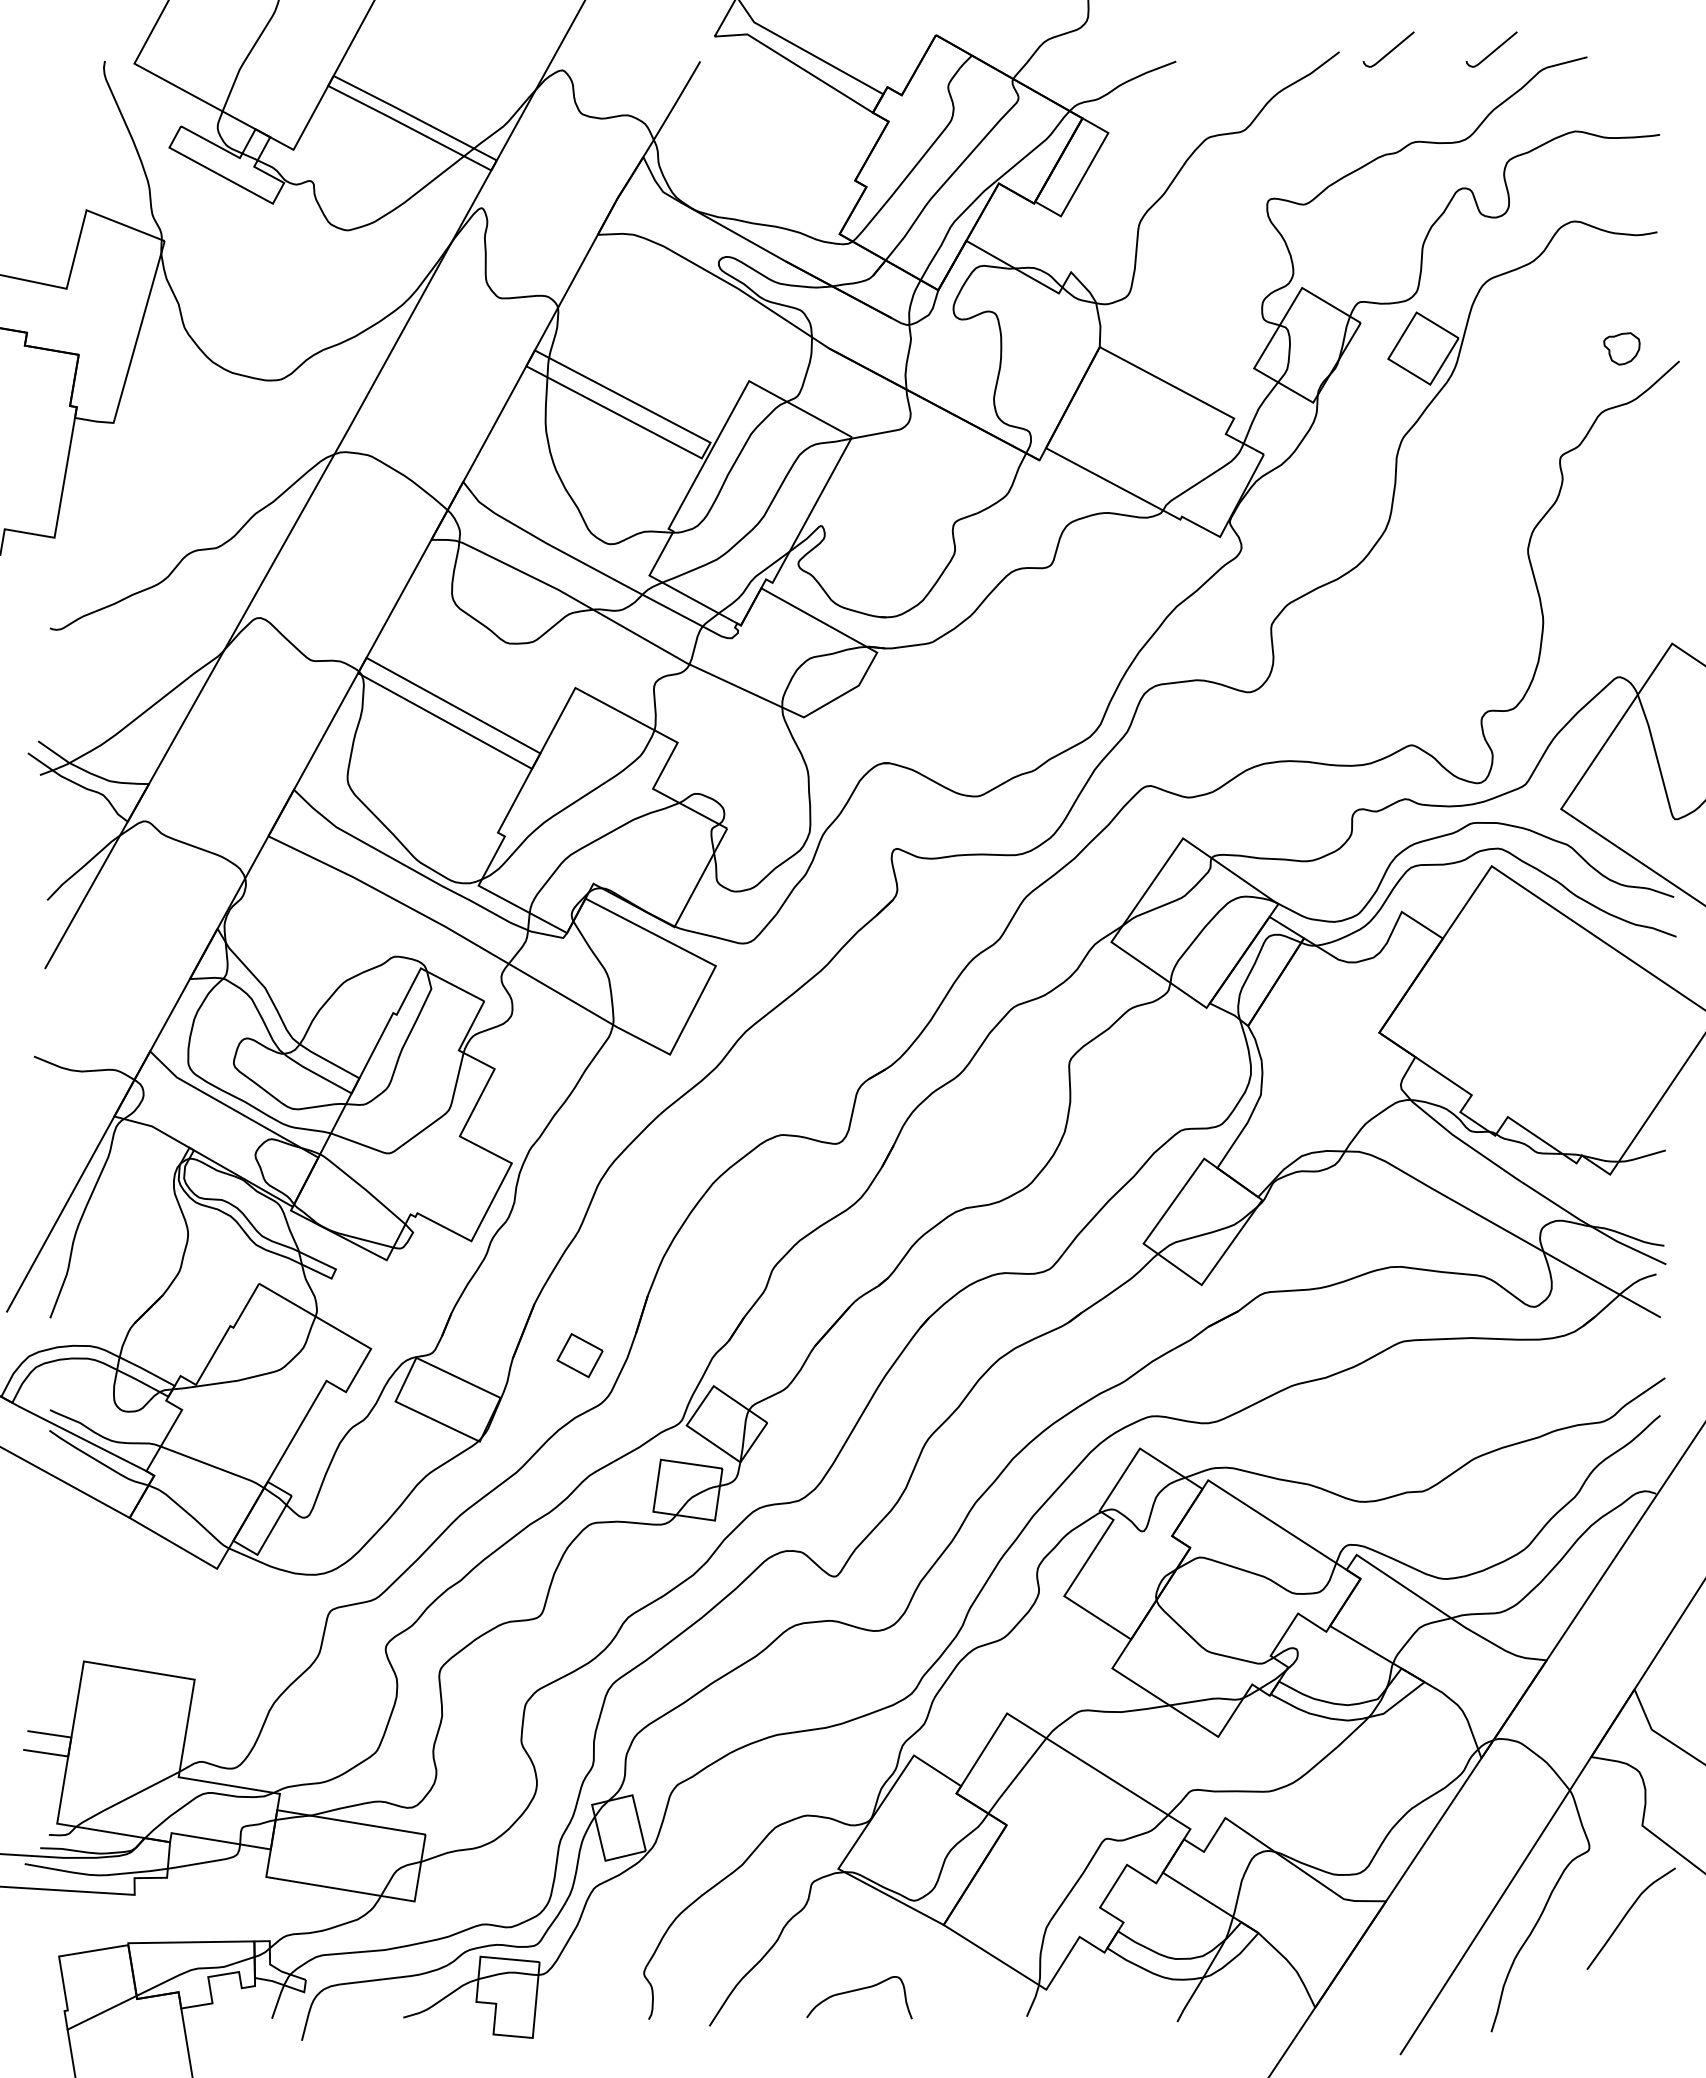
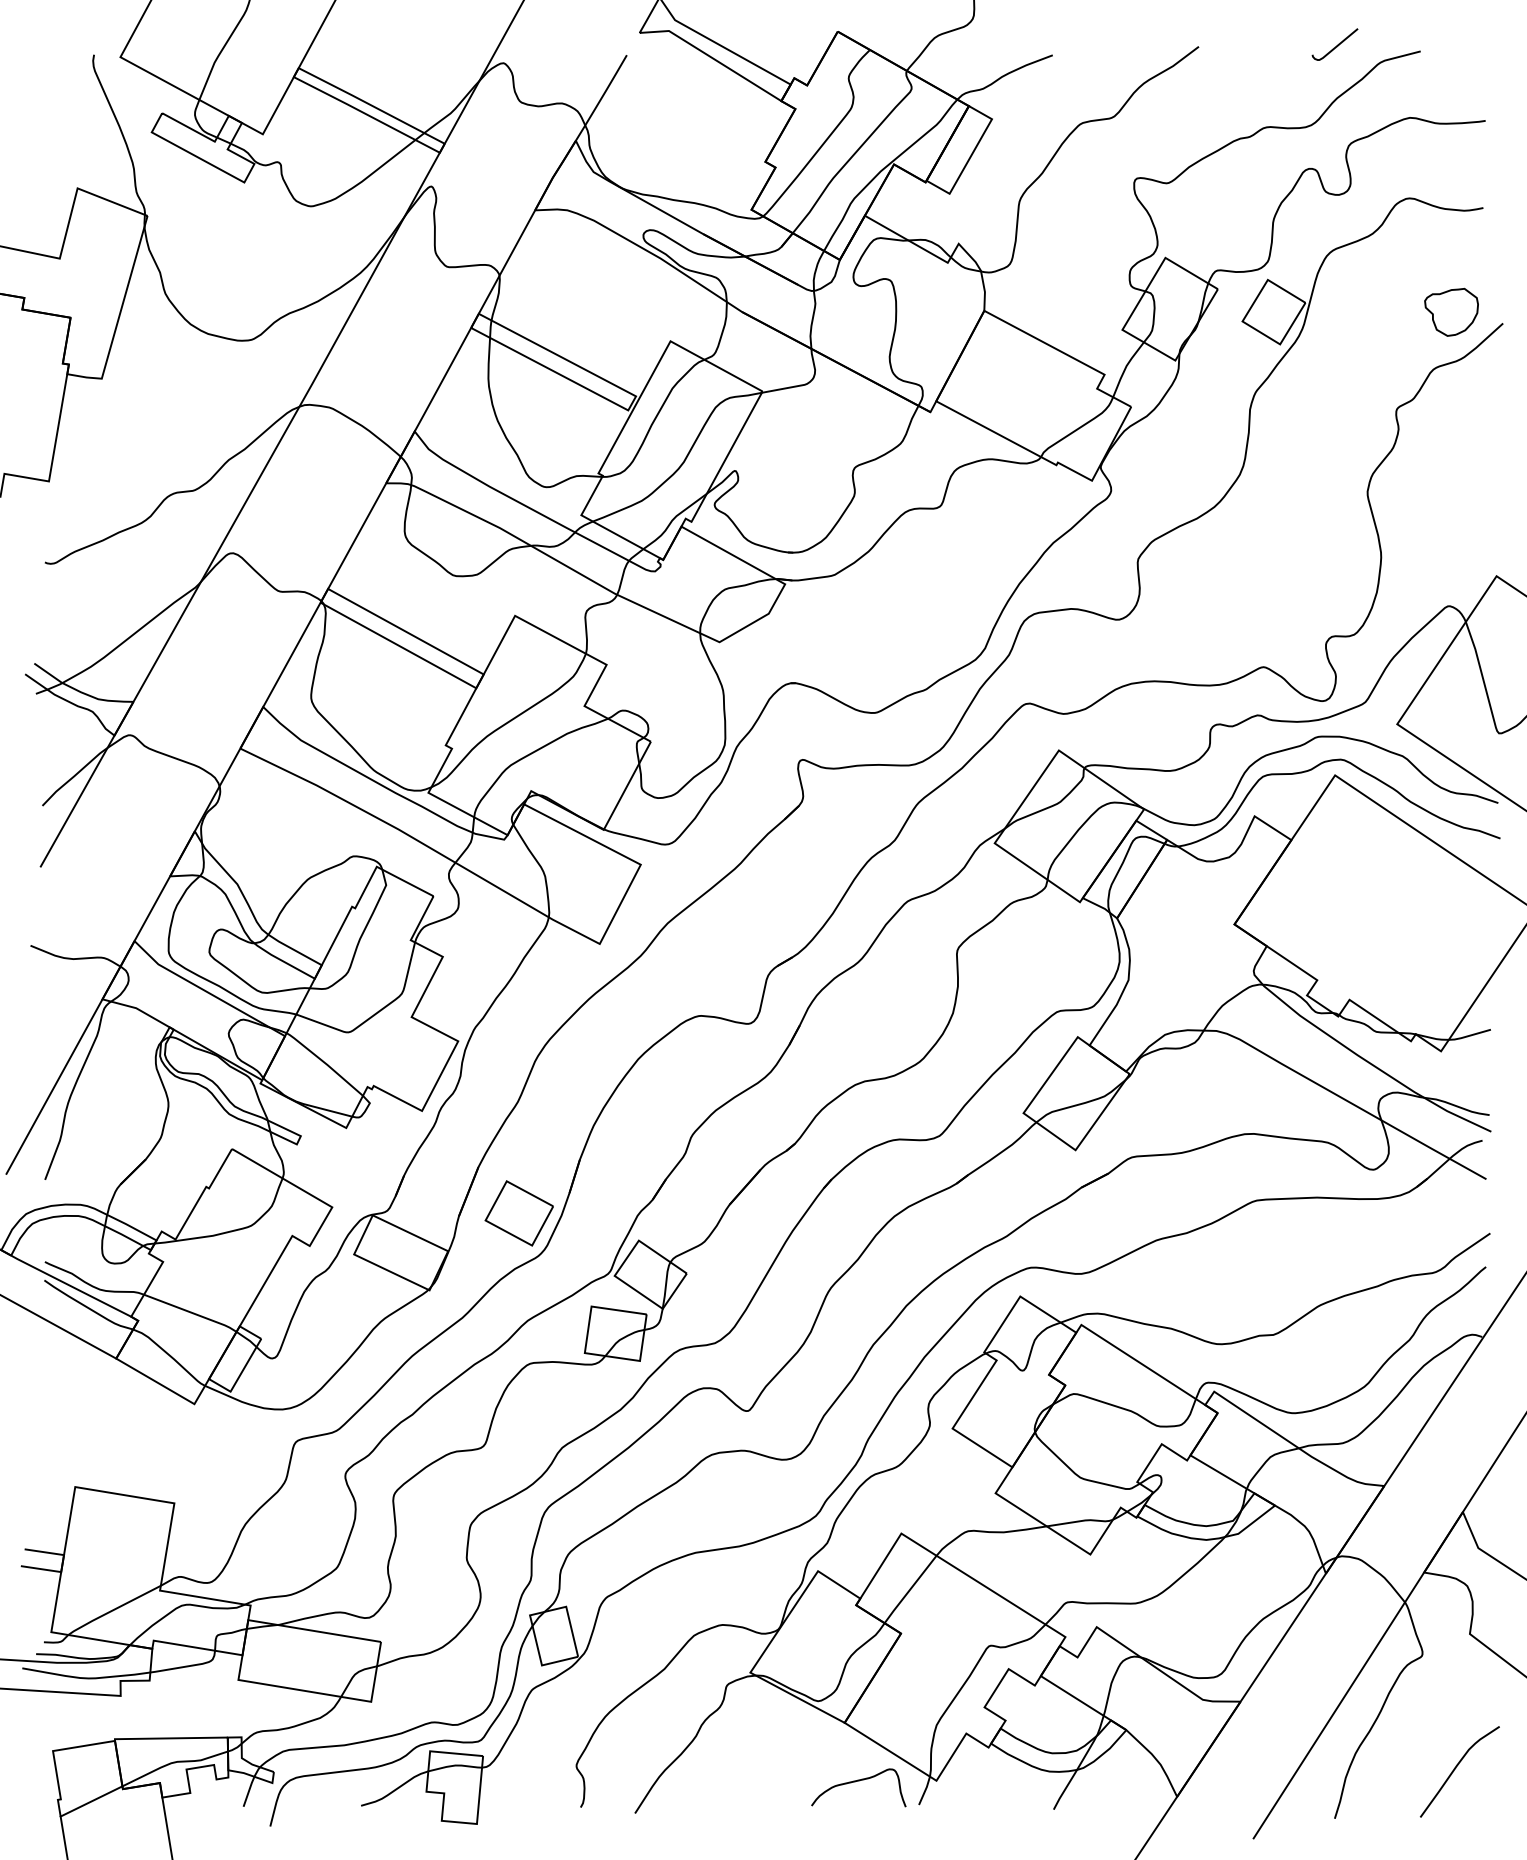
curve: (1390, 50) -> (1244, 45), removed
part: (1621, 348) -> (1451, 312), size x1.67
part: (579, 1355) -> (518, 1213), size x1.67
curve: (1627, 1914) -> (1456, 1768), moved
curve: (859, 1990) -> (858, 1781), moved

